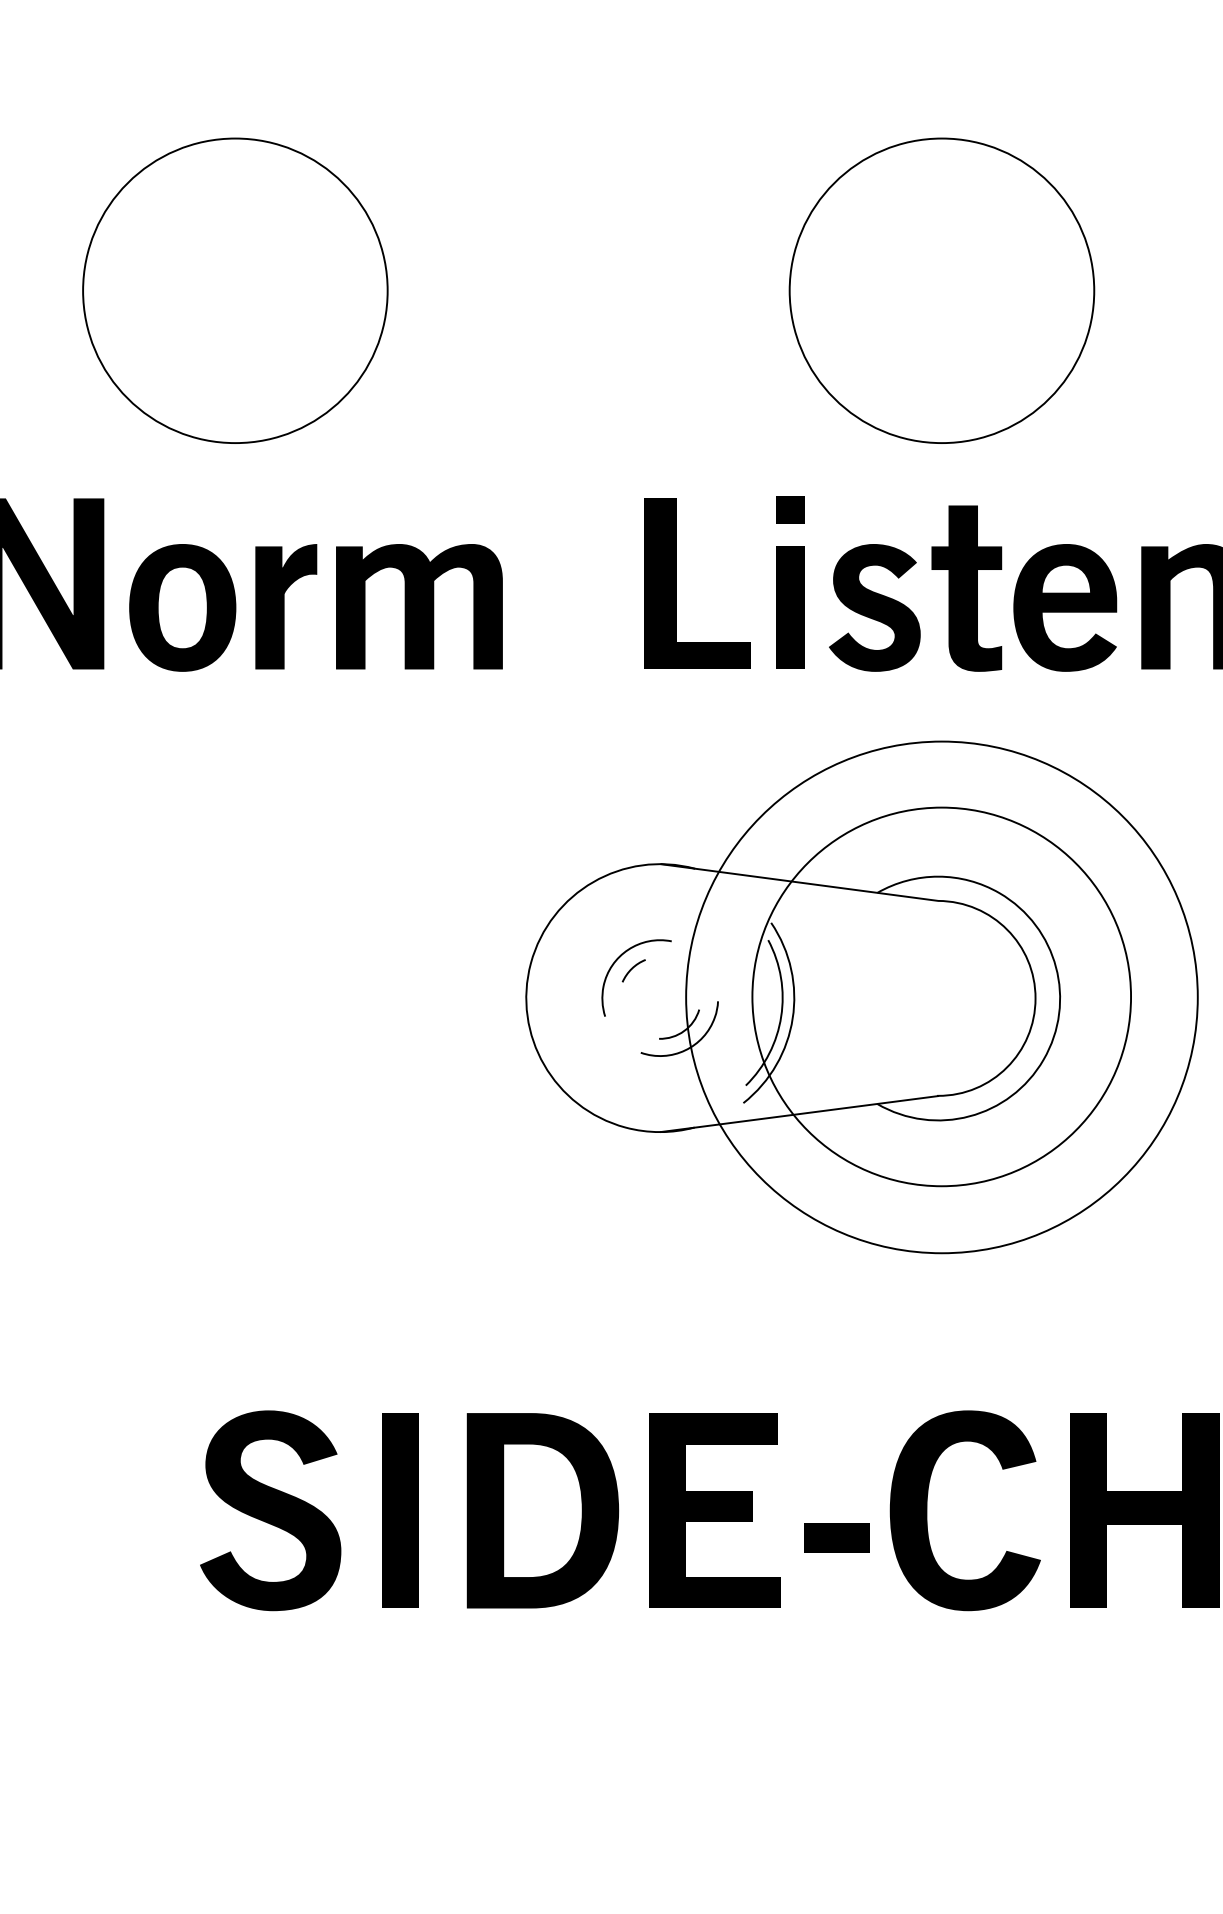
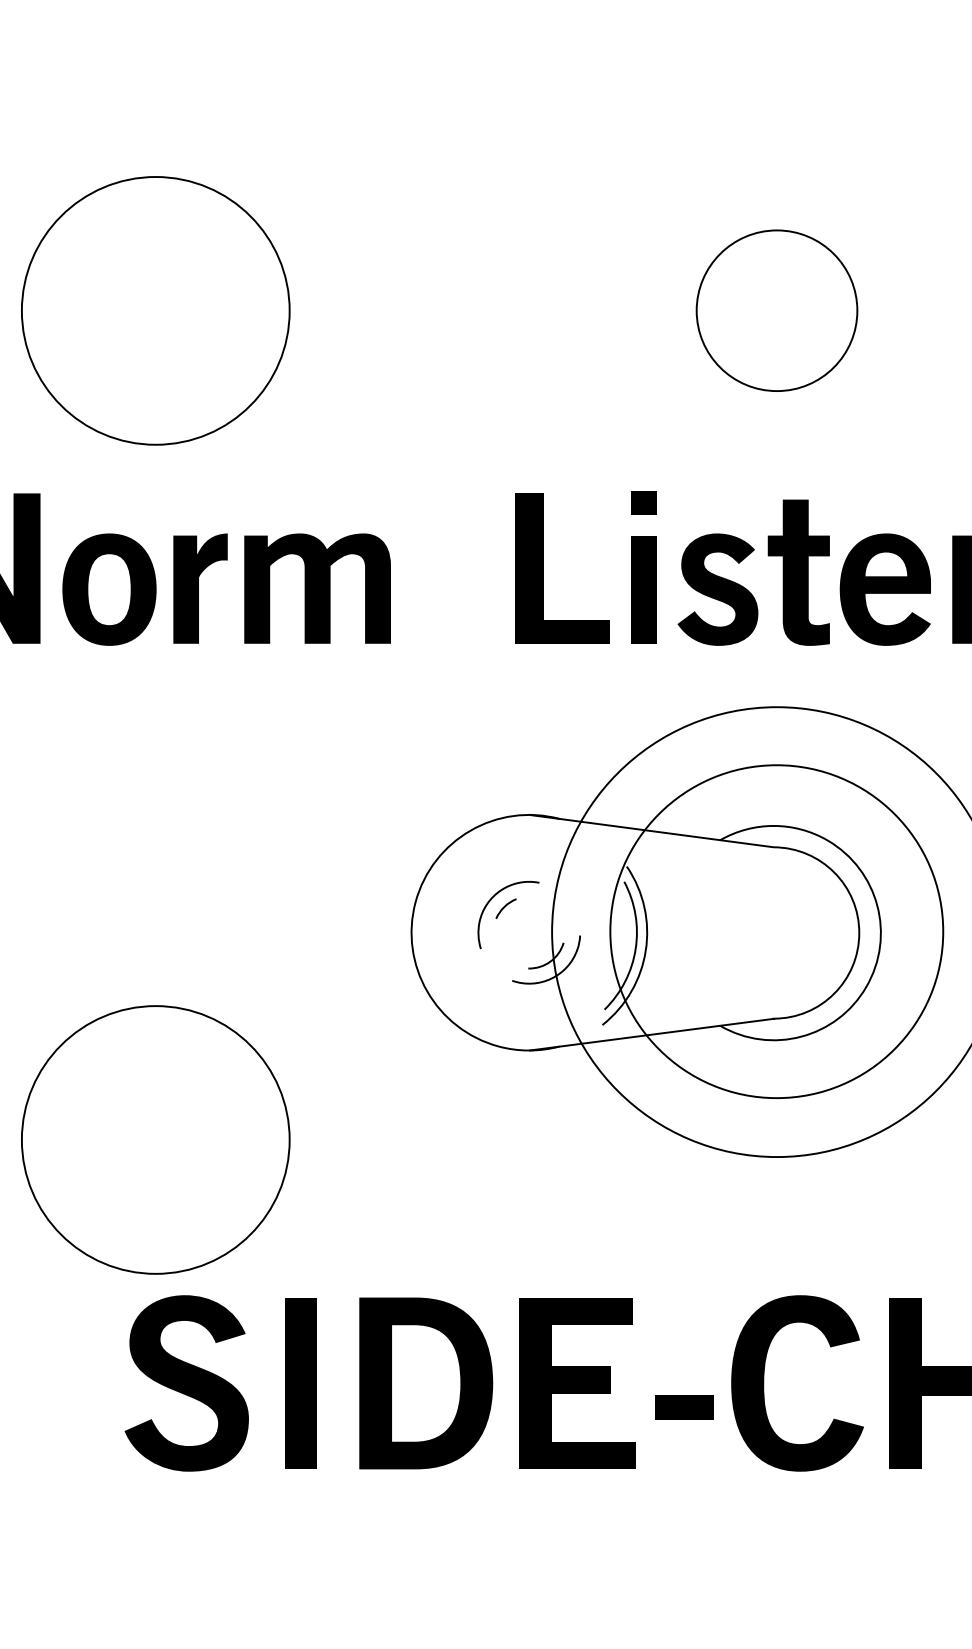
circle: (941, 290) -> (776, 310), size x0.6
circle: (235, 1233) -> (155, 1139), added

